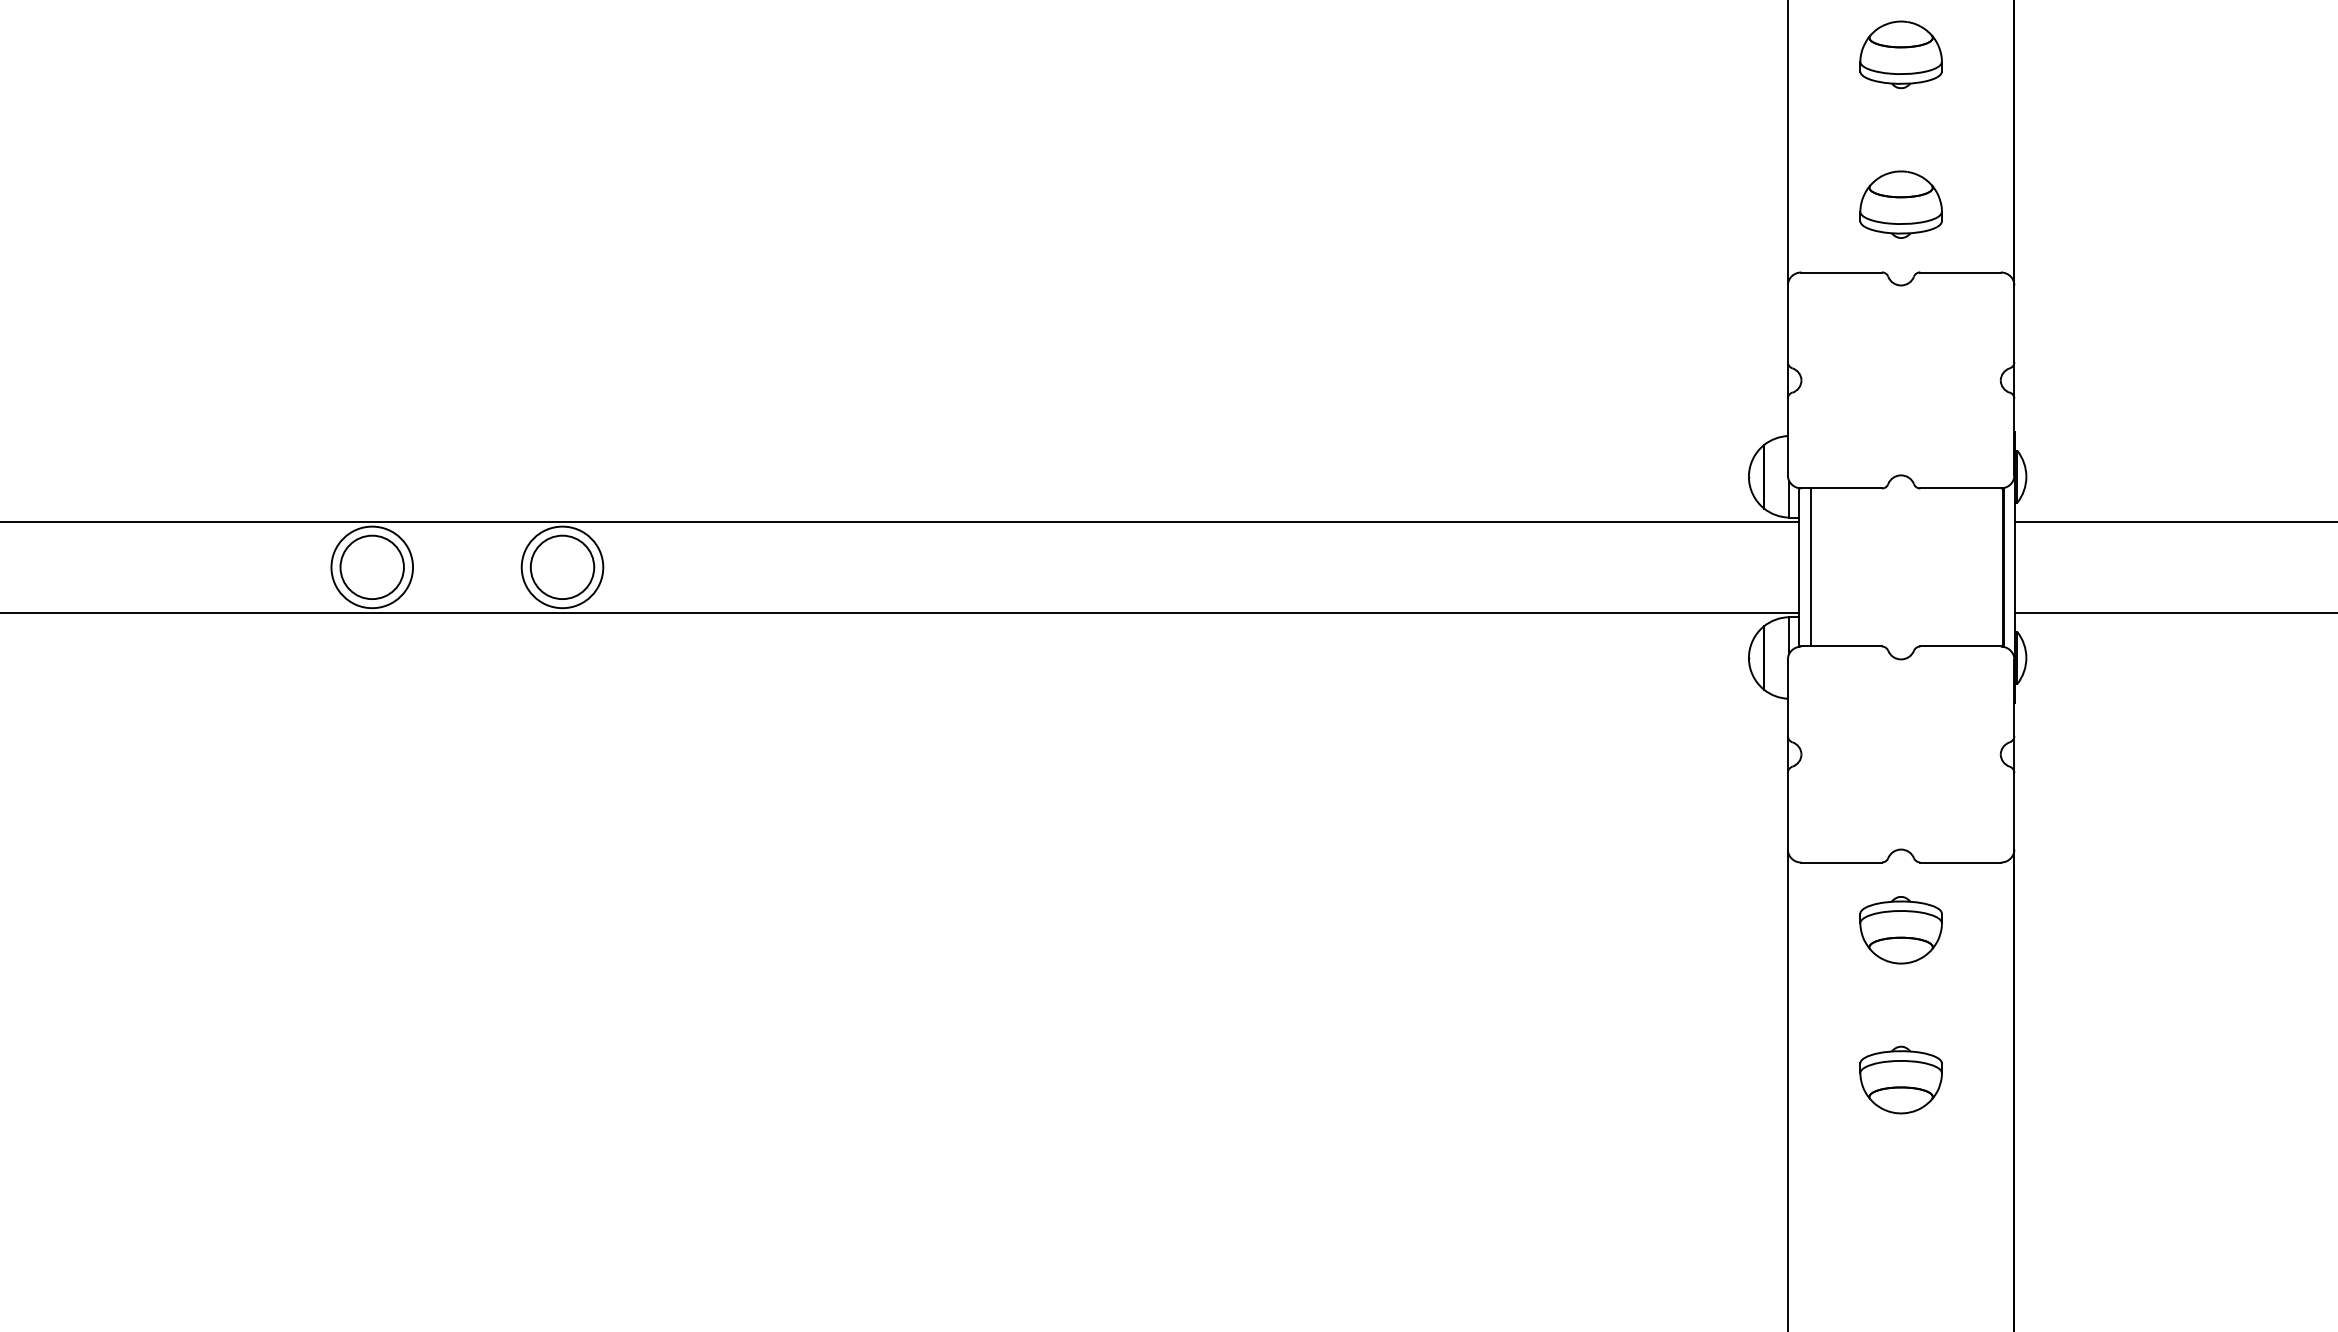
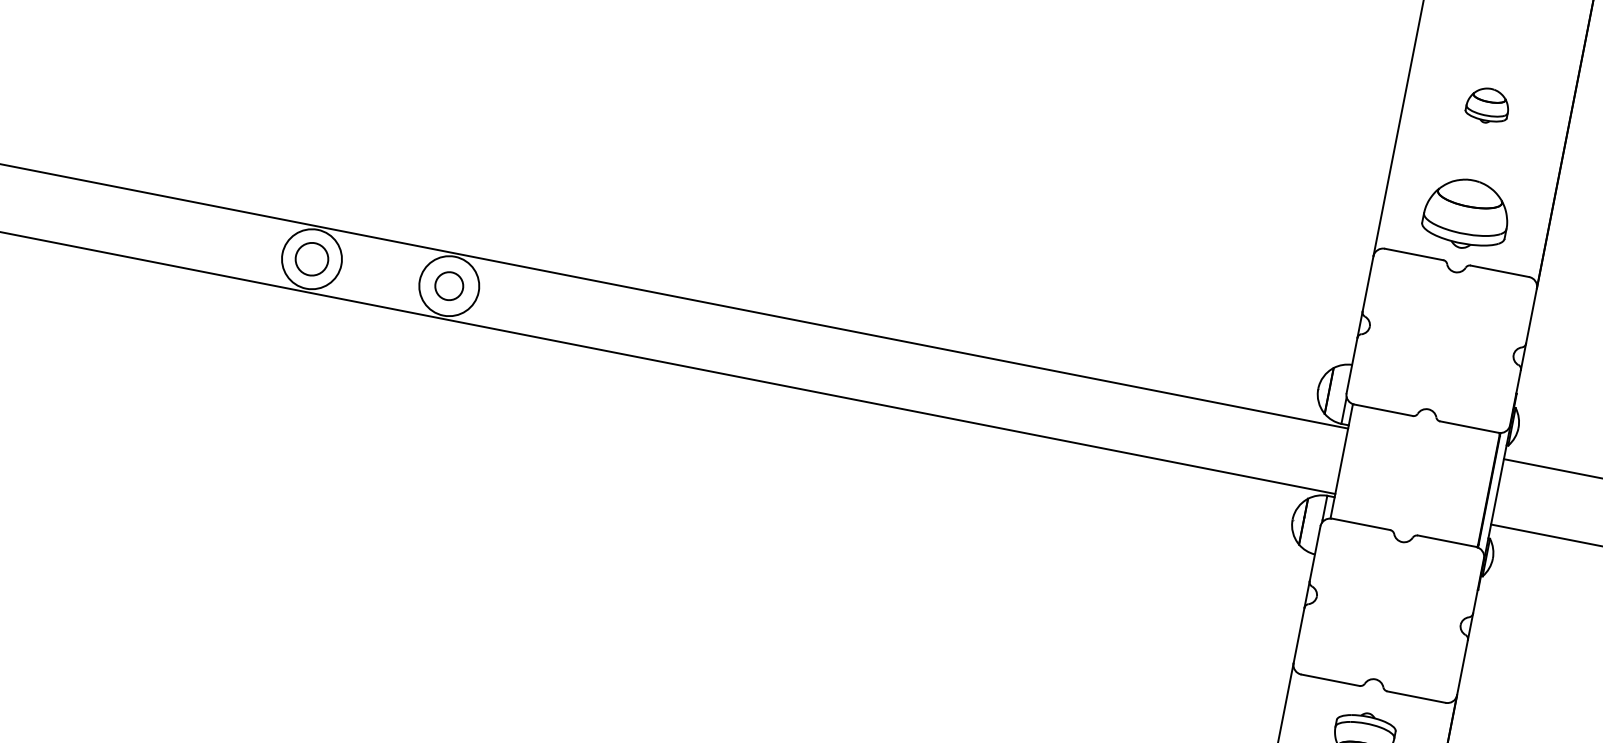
part: (1900, 54) -> (1487, 105), size x0.7
part: (1900, 204) -> (1466, 213), size x1.4
circle: (371, 567) -> (311, 259), size x0.7
circle: (562, 567) -> (449, 286), size x0.6
line: (1810, 567) -> (1349, 462), removed

